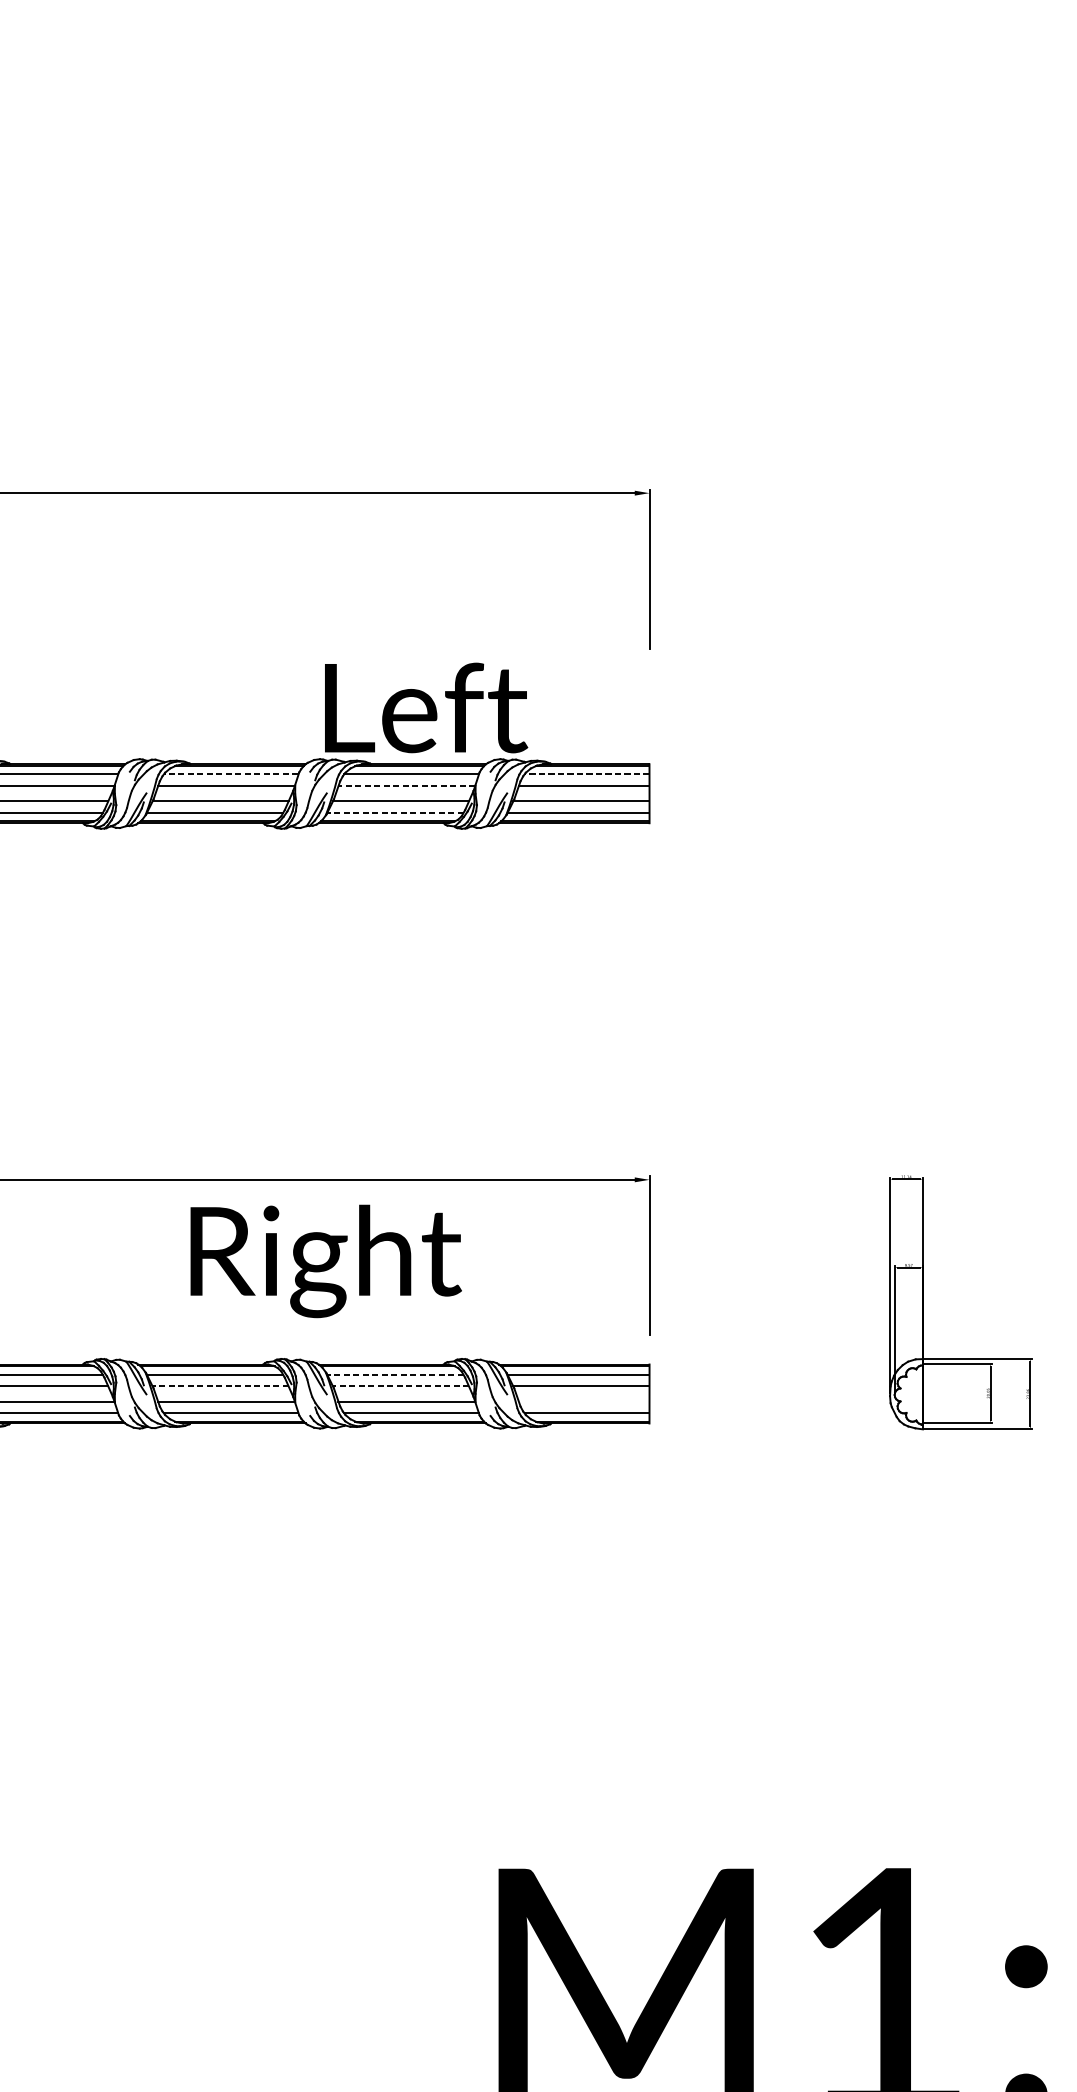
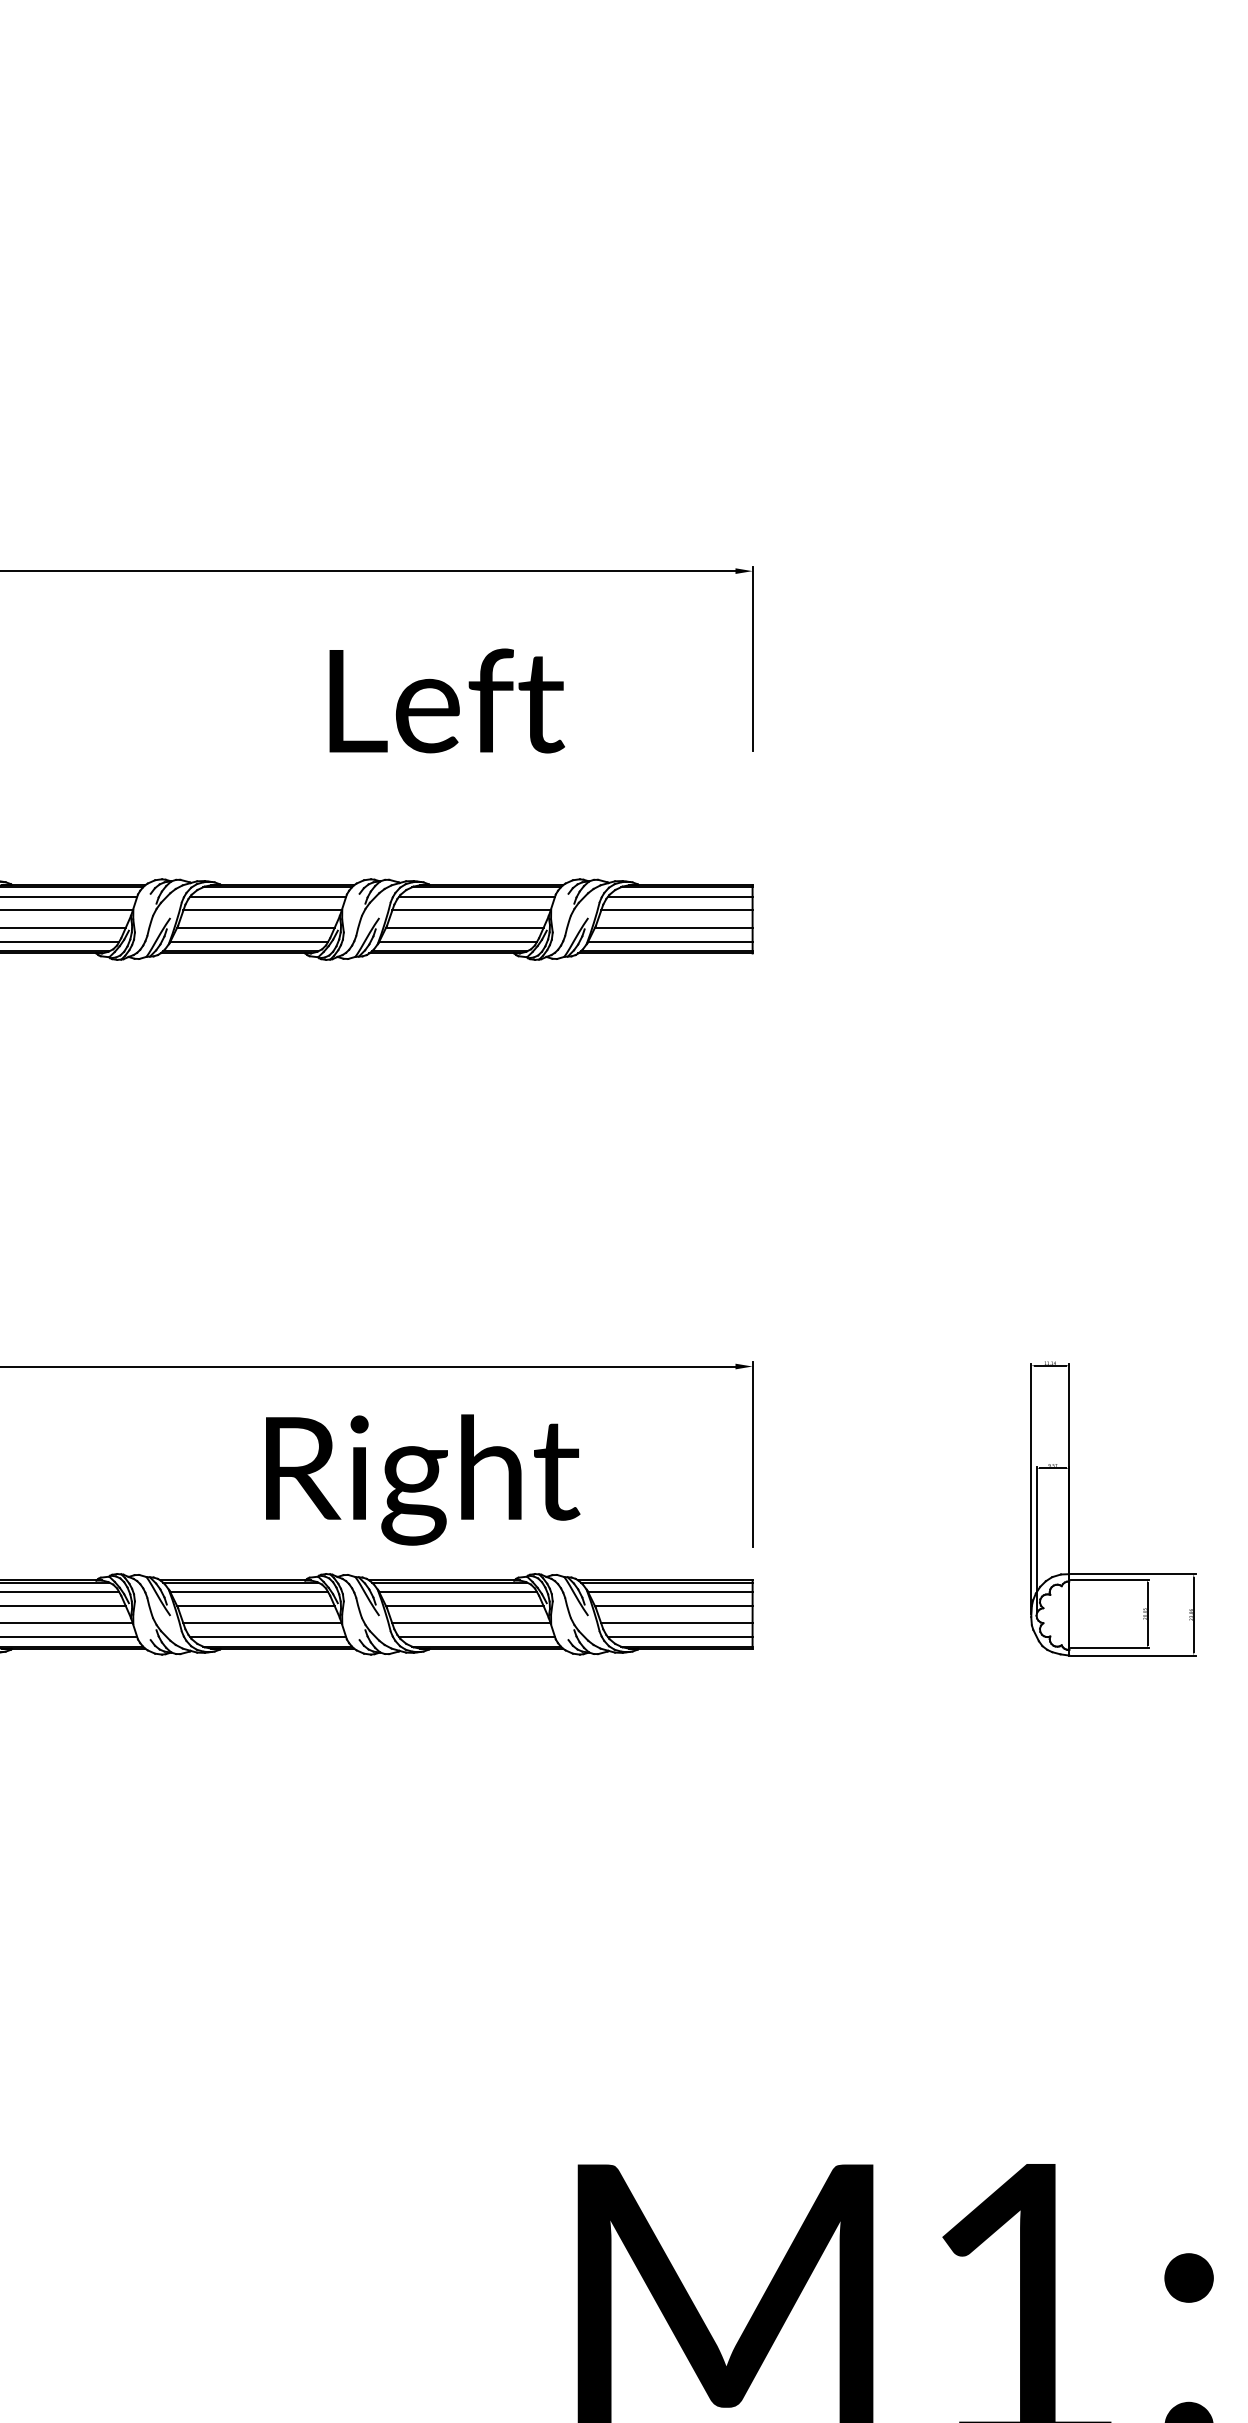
text: (425, 707) -> (446, 700), moved
line: (230, 774) -> (267, 896), dashed -> solid
line: (586, 774) -> (679, 896), dashed -> solid
line: (406, 786) -> (471, 910), dashed -> solid
line: (395, 812) -> (458, 941), dashed -> solid
text: (326, 1260) -> (423, 1479), moved
line: (395, 1374) -> (458, 1592), dashed -> solid
line: (220, 1386) -> (255, 1605), dashed -> solid
line: (400, 1386) -> (464, 1605), dashed -> solid
line: (583, 1401) -> (676, 1623), added

